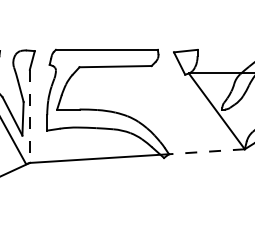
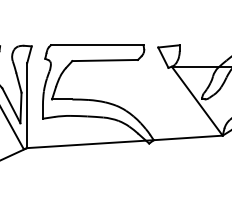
line: (30, 117) -> (27, 106), dashed -> solid
line: (207, 151) -> (188, 137), dashed -> solid

